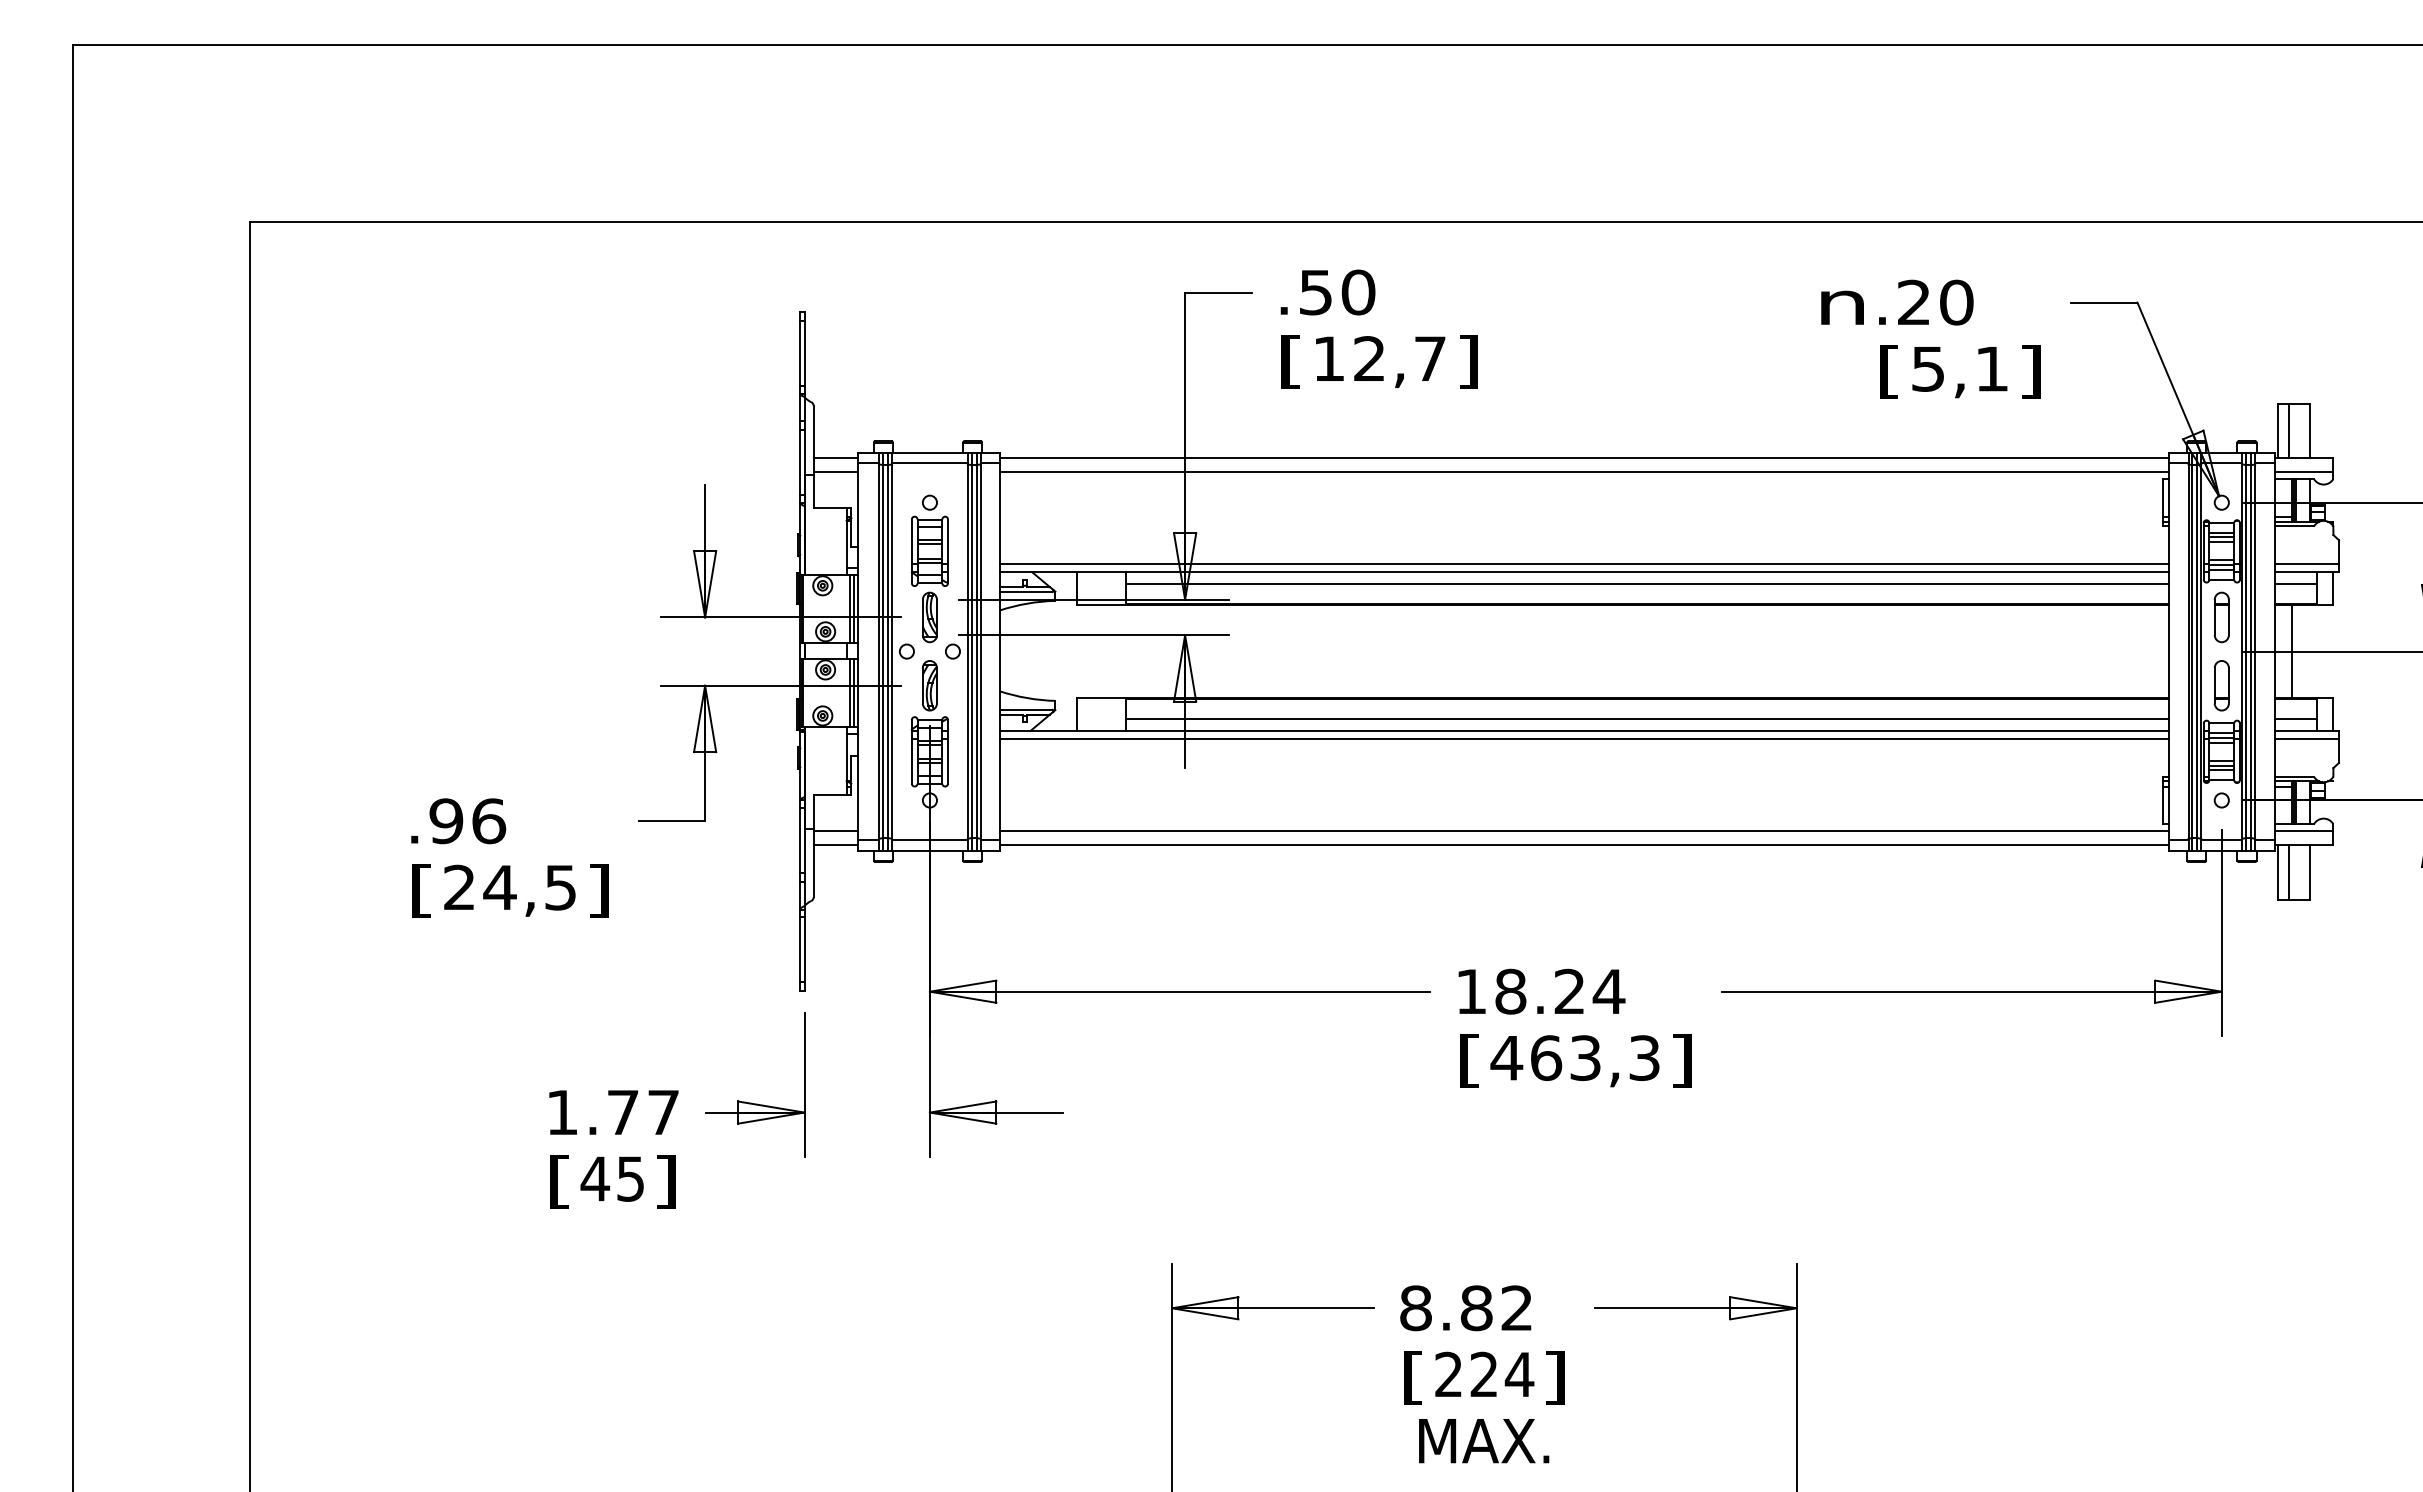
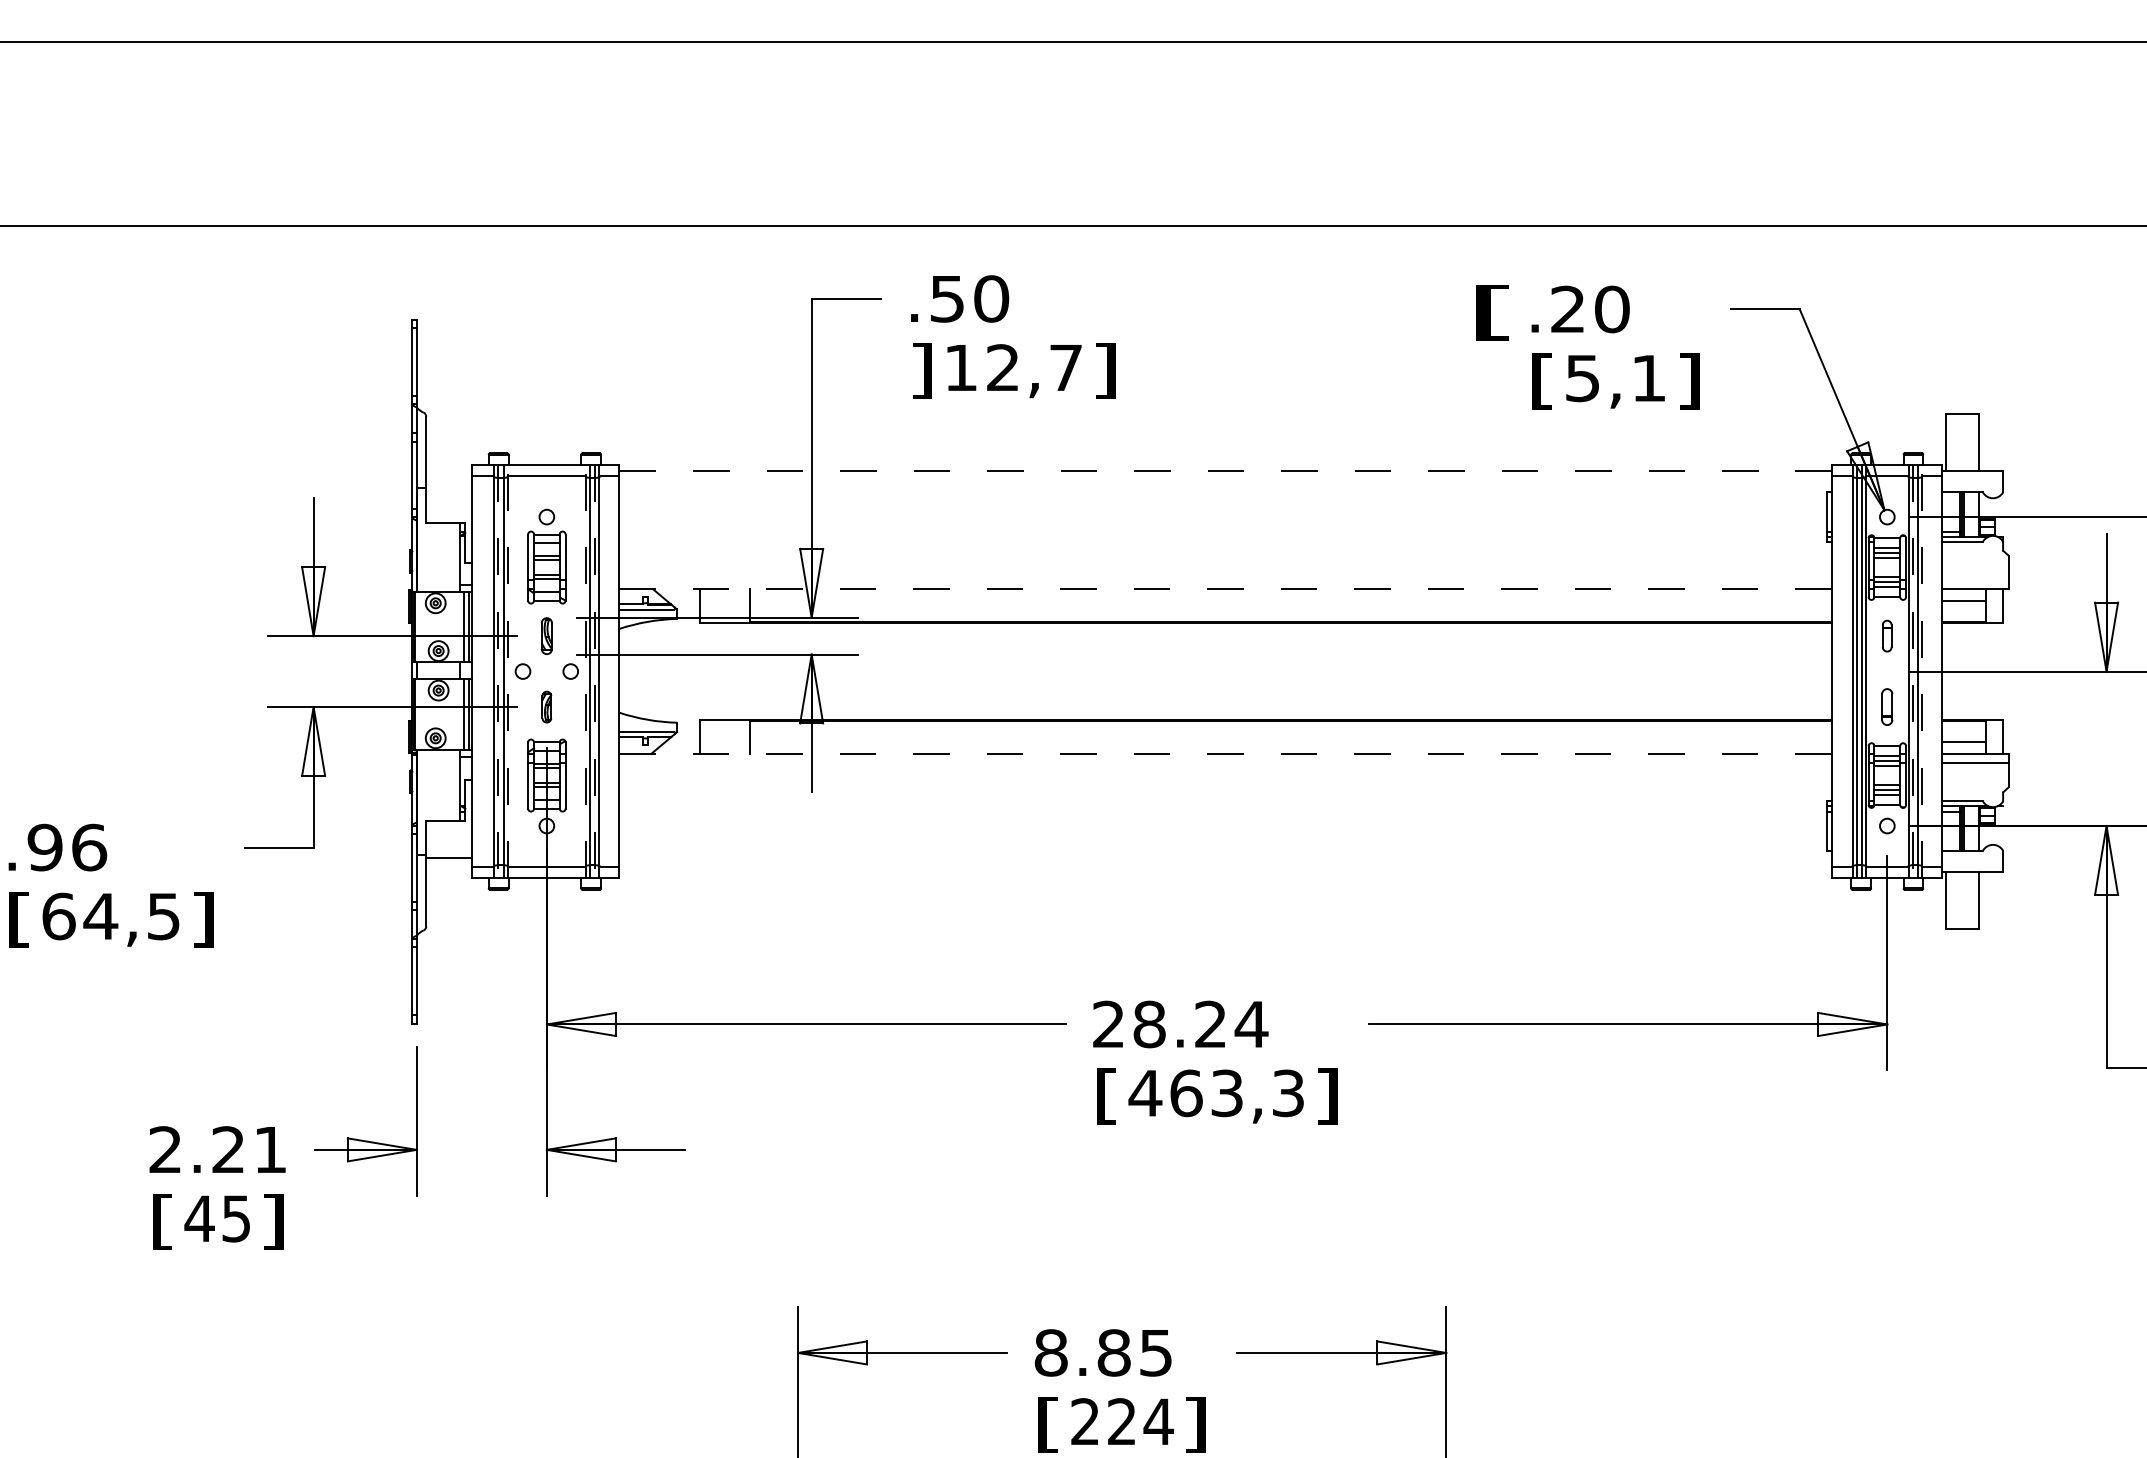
text: (1842, 305) -> (1493, 312), n -> [
text: (1290, 361) -> (921, 370), [ -> ]
line: (2289, 430) -> (1957, 442), removed
line: (835, 458) -> (448, 471), removed
line: (1584, 458) -> (1226, 471), solid -> dashed
line: (835, 472) -> (448, 485), removed
line: (1583, 472) -> (1225, 485), removed
line: (2303, 472) -> (1972, 485), removed
line: (1583, 563) -> (1225, 580), removed
line: (2306, 563) -> (1975, 580), removed
line: (1584, 572) -> (1226, 589), solid -> dashed
line: (1647, 584) -> (1291, 601), removed
part: (929, 617) -> (546, 636), size x0.7
part: (2221, 617) -> (1887, 636), size x0.6
line: (892, 651) -> (508, 671), solid -> dashed
line: (967, 651) -> (585, 671), solid -> dashed
line: (2255, 651) -> (1922, 671), solid -> dashed
line: (2292, 651) -> (1960, 671), removed
line: (883, 652) -> (498, 672), solid -> dashed
line: (976, 652) -> (595, 672), solid -> dashed
line: (2246, 652) -> (1912, 672), solid -> dashed
part: (929, 685) -> (546, 706), size x0.6
part: (2221, 685) -> (1887, 706), size x0.7
line: (1647, 719) -> (1291, 742), removed
line: (1584, 731) -> (1226, 754), solid -> dashed
line: (1583, 739) -> (1225, 762), removed
line: (1583, 831) -> (1225, 858), removed
line: (2303, 831) -> (1972, 858), removed
line: (835, 845) -> (448, 872), removed
line: (1583, 845) -> (1225, 872), removed
line: (2289, 872) -> (1957, 900), removed
text: (459, 887) -> (58, 916), 24,5 -> 64,5
text: (1470, 990) -> (1107, 1023), 18.24 -> 28.24
text: (612, 1111) -> (217, 1148), 1.77 -> 2.21
text: (1516, 1308) -> (1155, 1353), 8.82 -> 8.85

